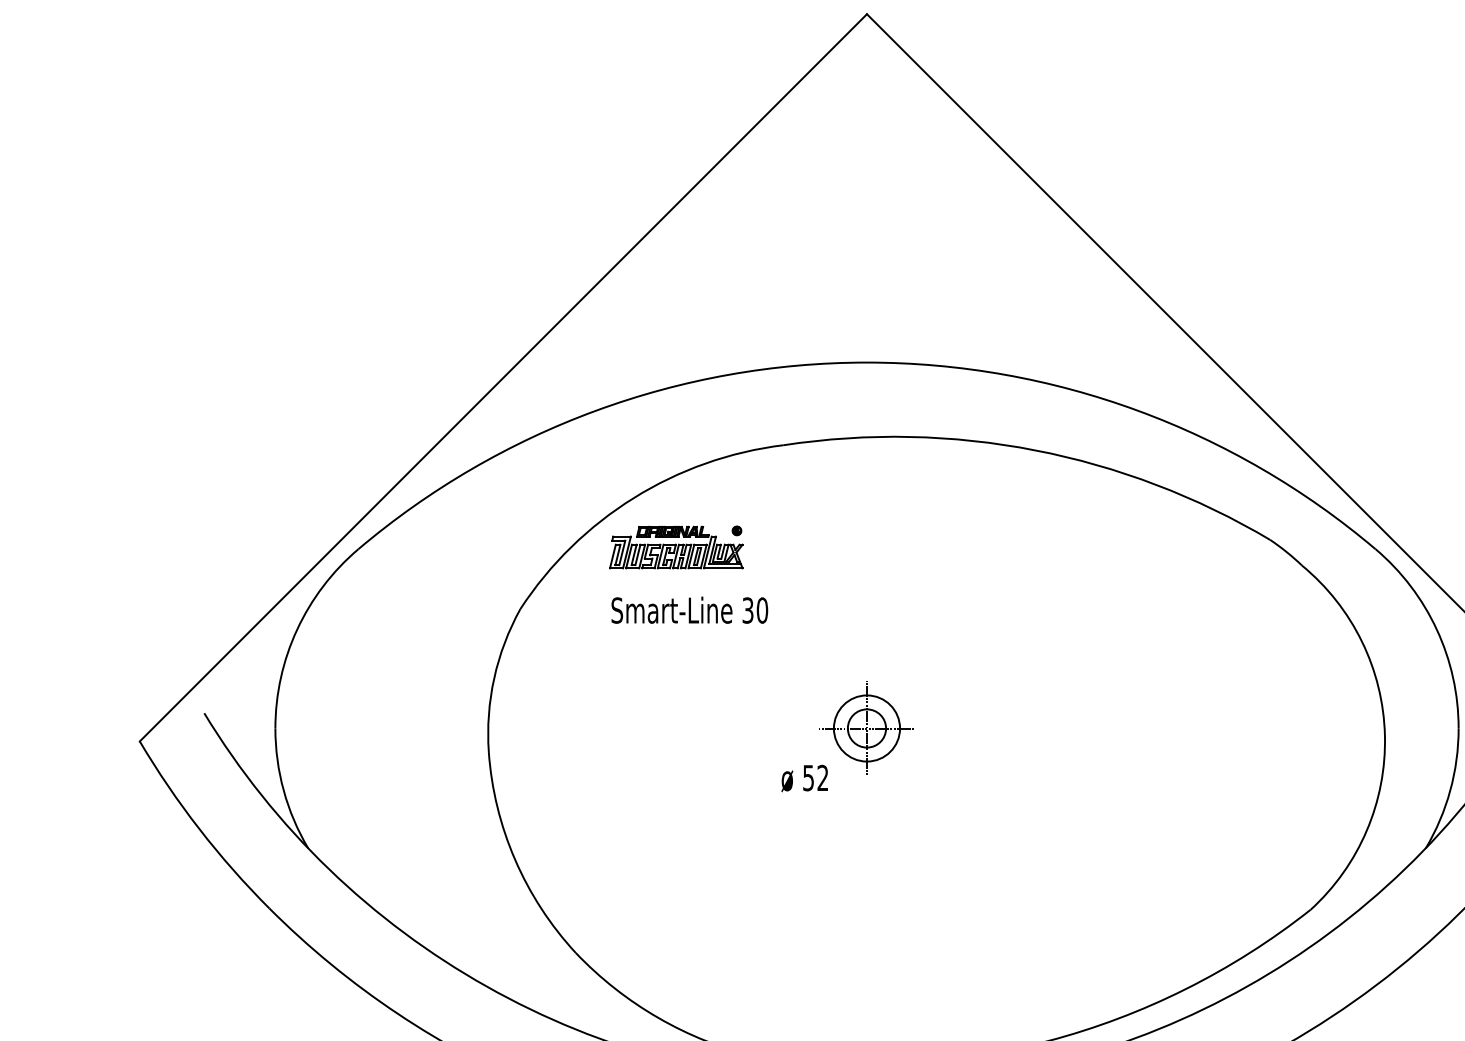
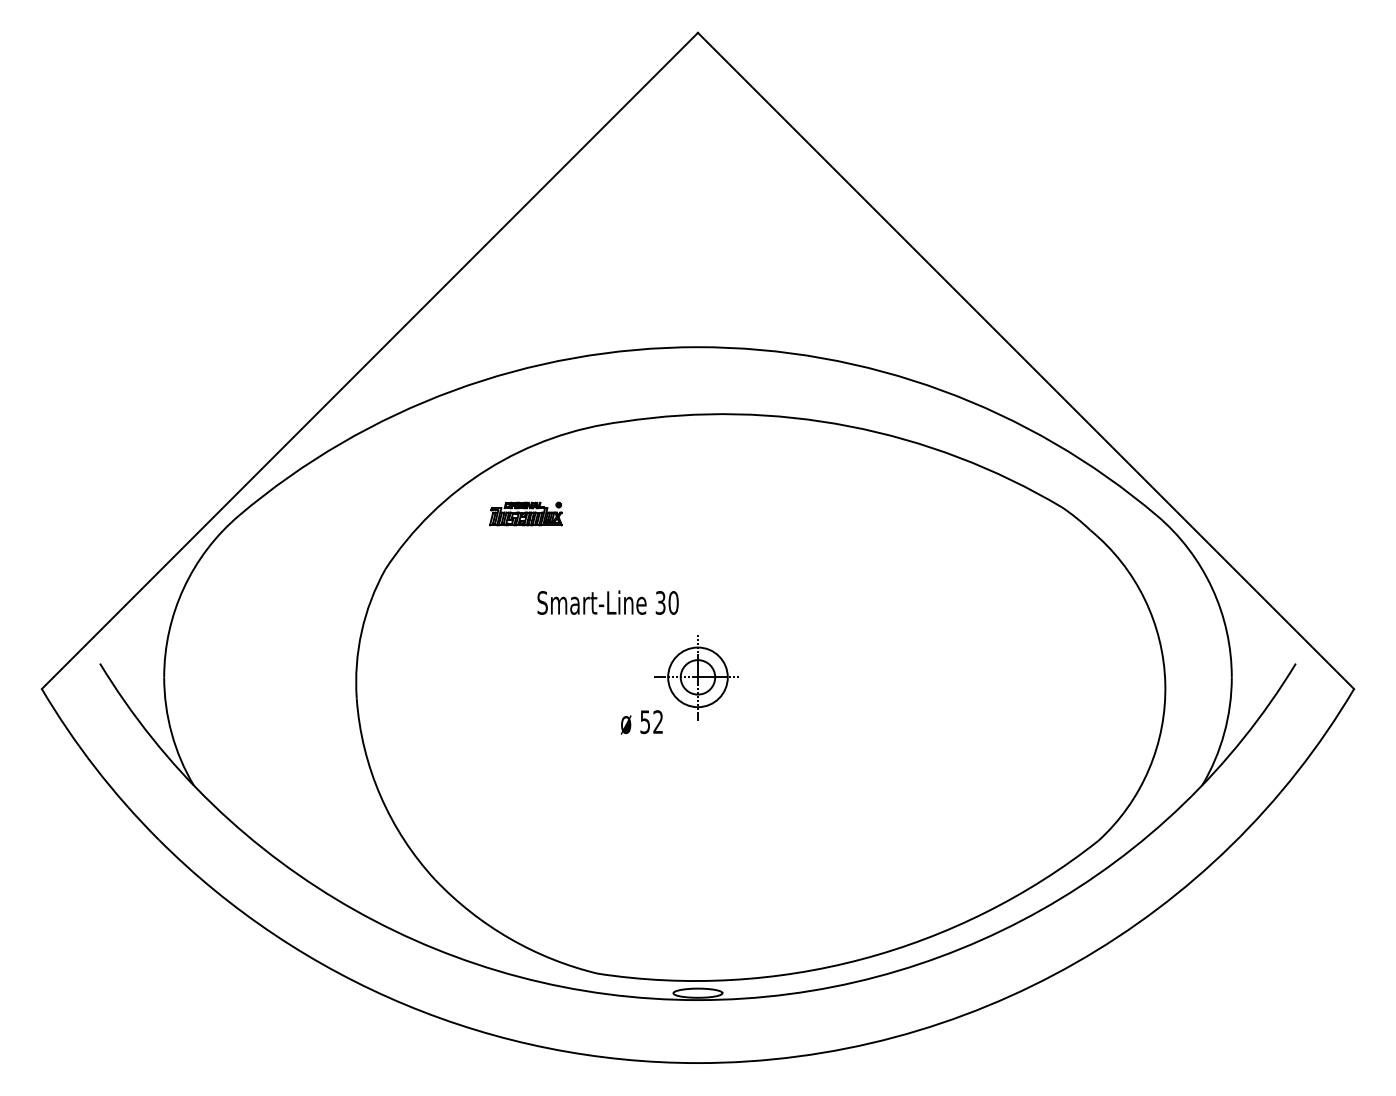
part: (675, 546) -> (525, 513), size x0.6
text: (689, 610) -> (607, 602), moved

